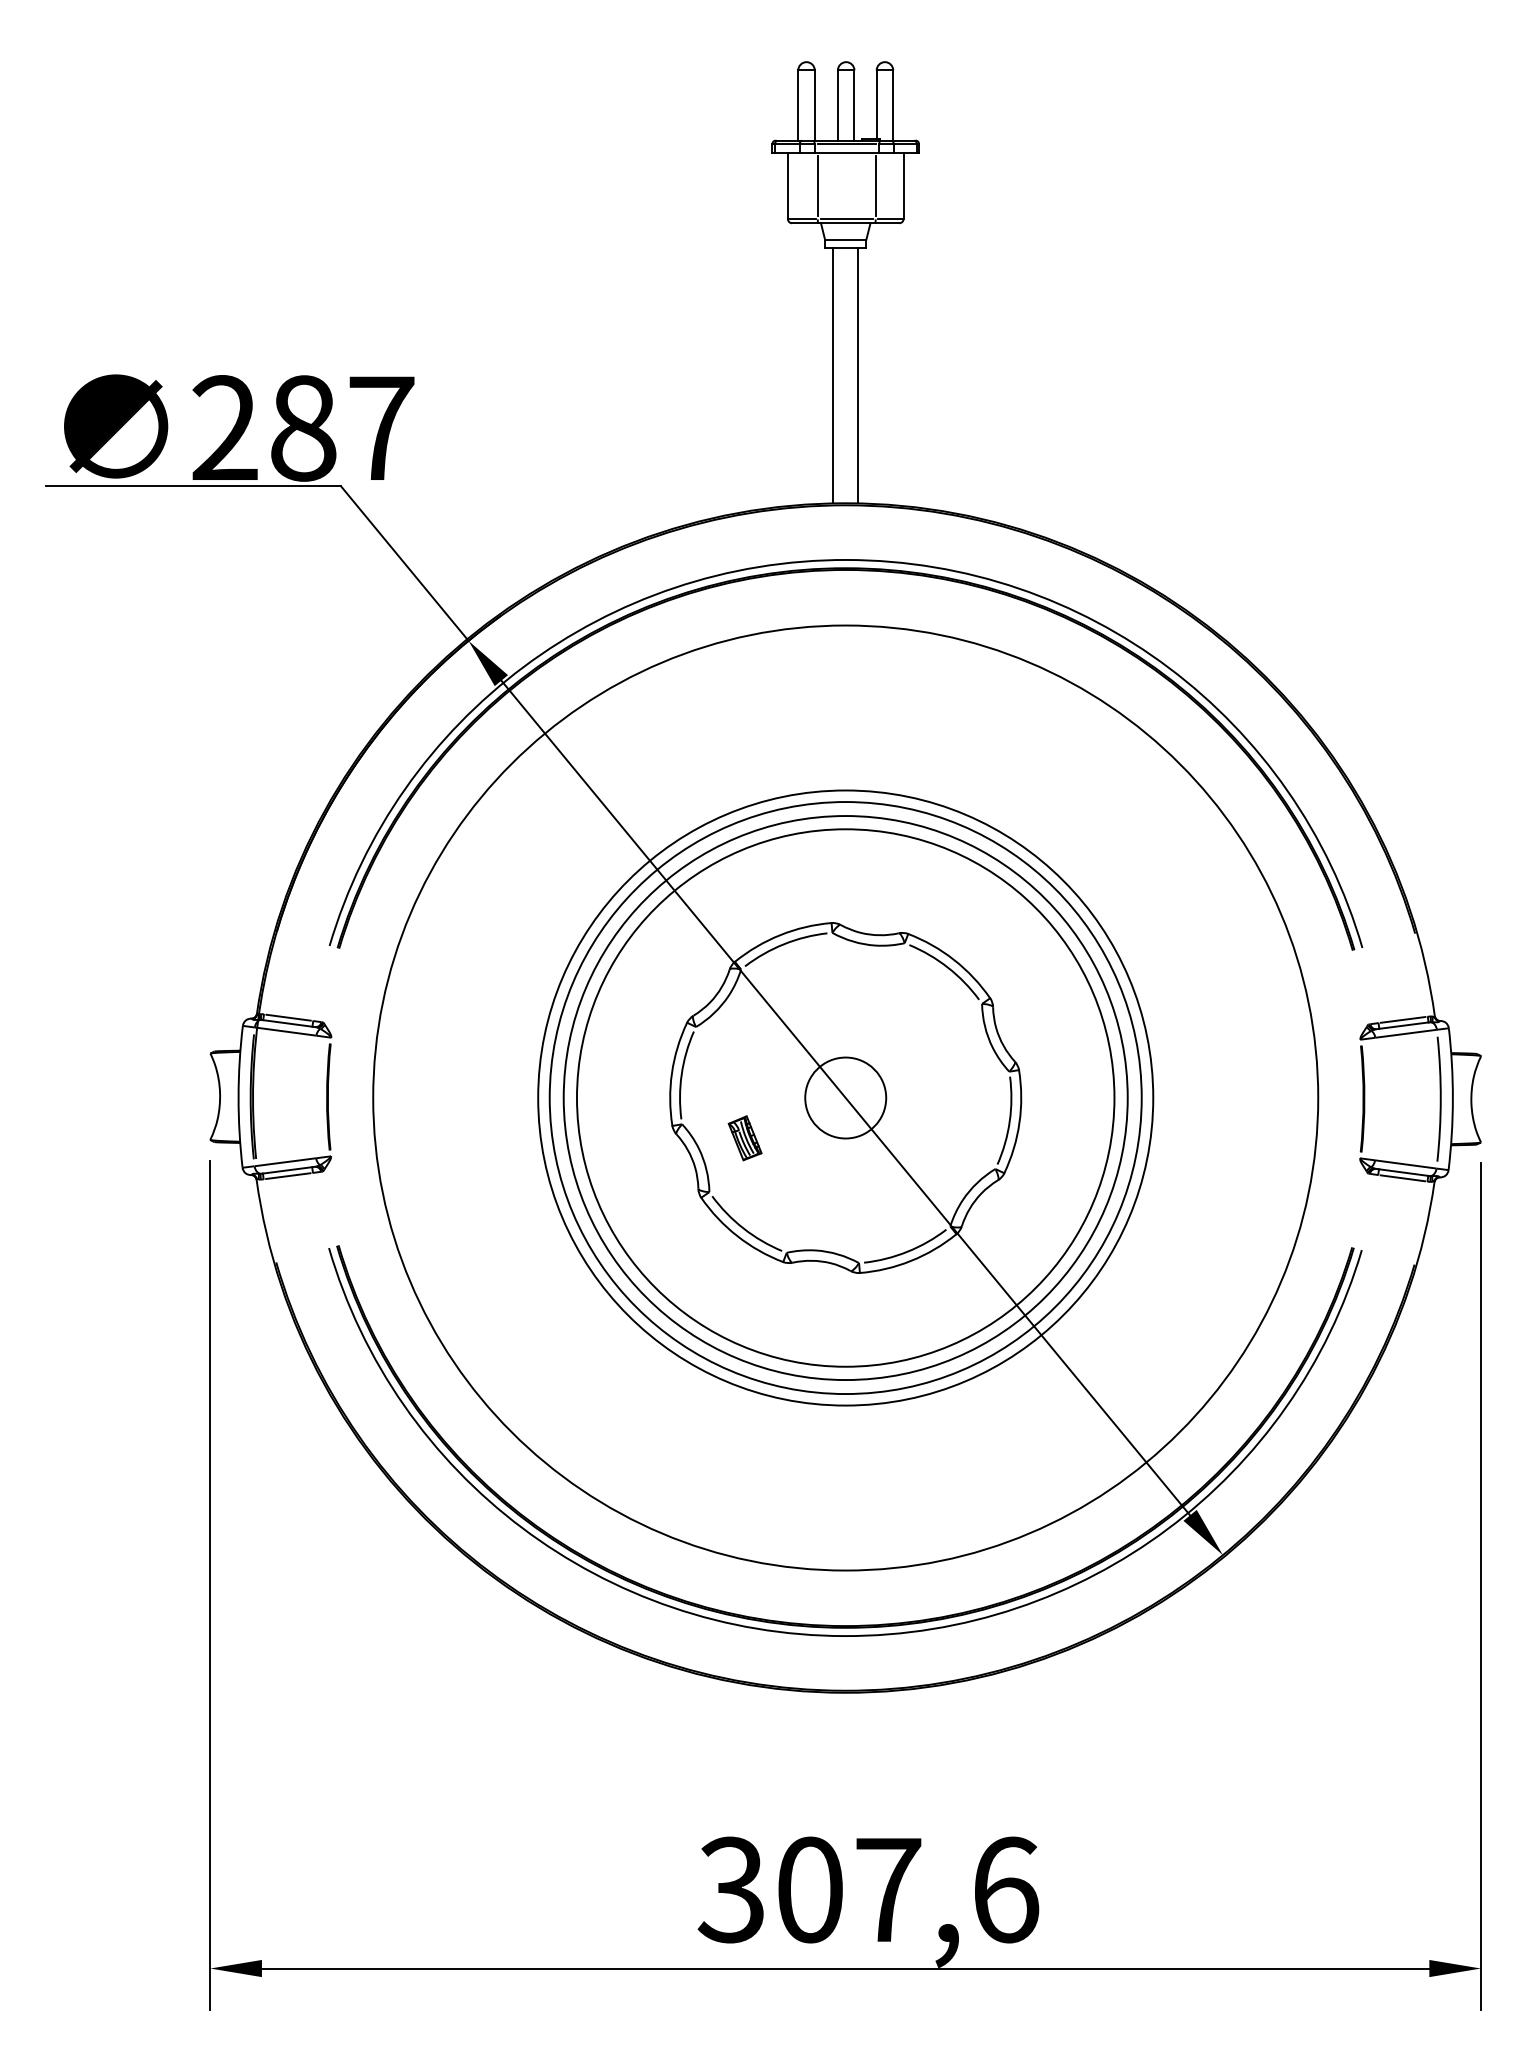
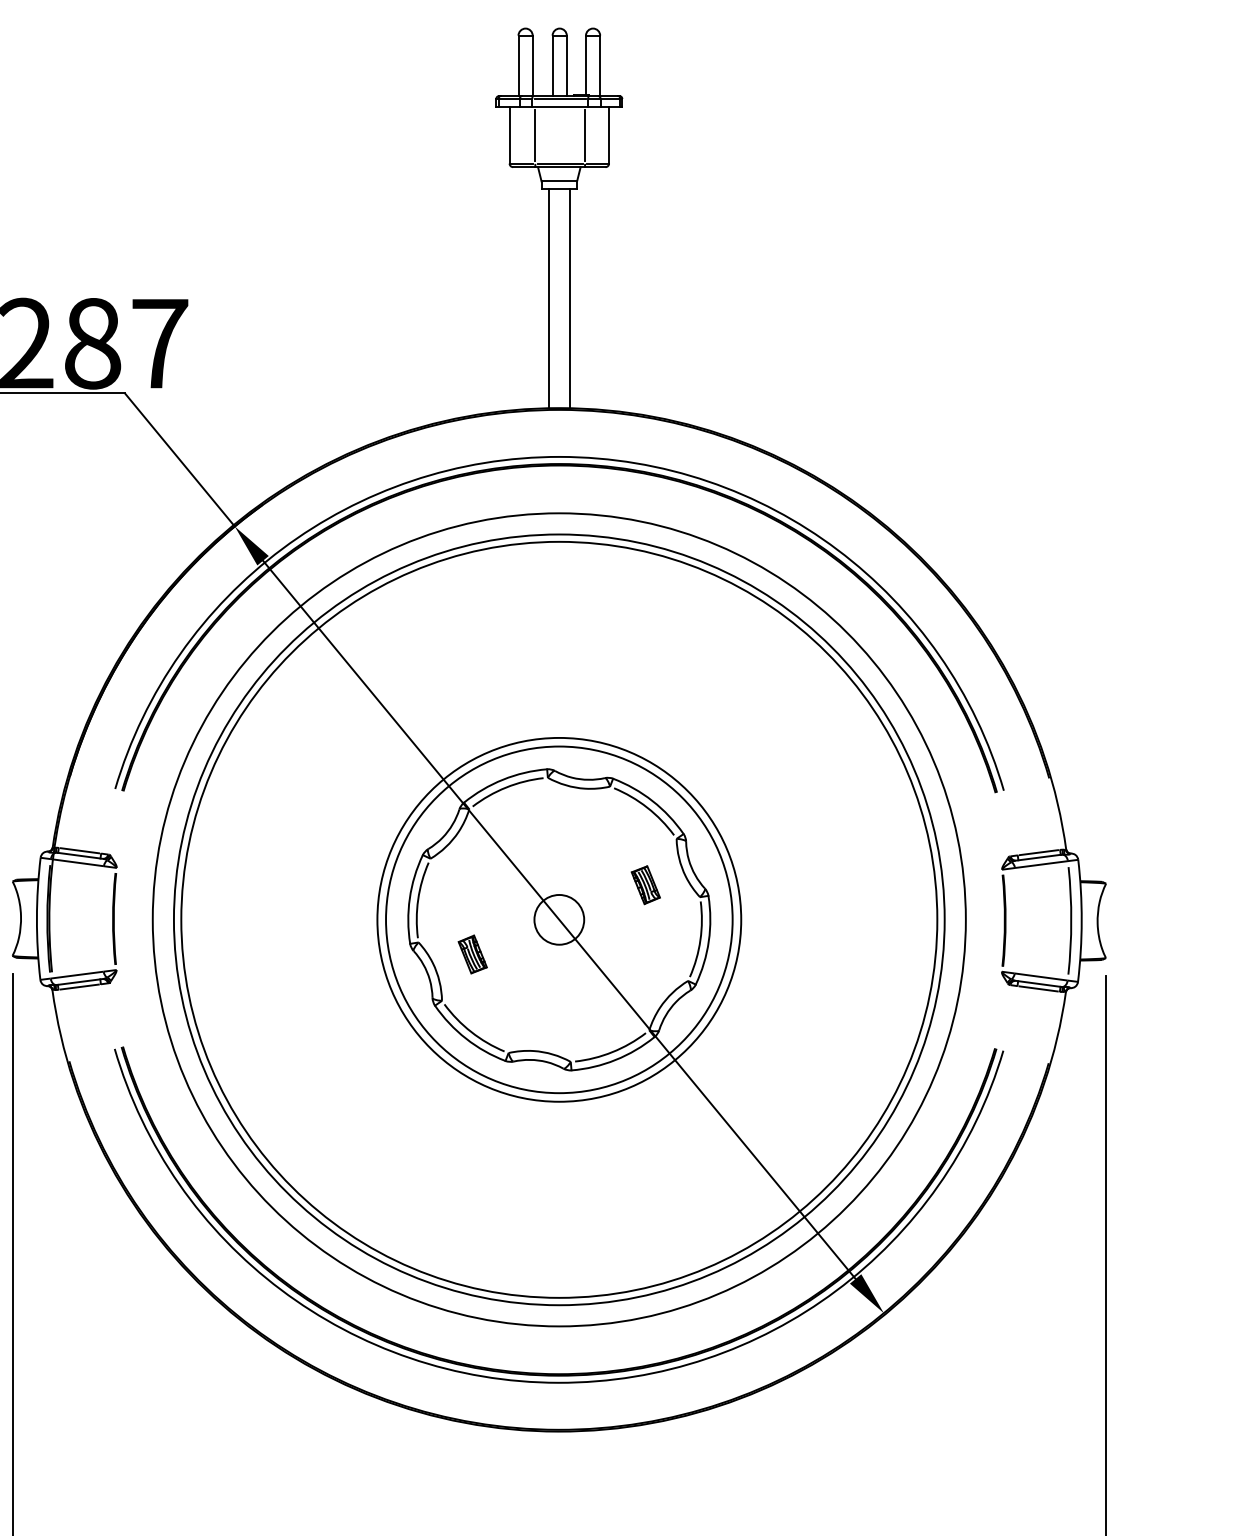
part: (945, 1057) -> (645, 884), added
circle: (845, 1097) -> (559, 919), size x0.71
circle: (845, 1097) -> (559, 919), size x0.71
circle: (845, 1097) -> (559, 919), size x0.71
circle: (845, 1097) -> (559, 919), size x1.43
circle: (845, 1097) -> (559, 919), size x1.67

